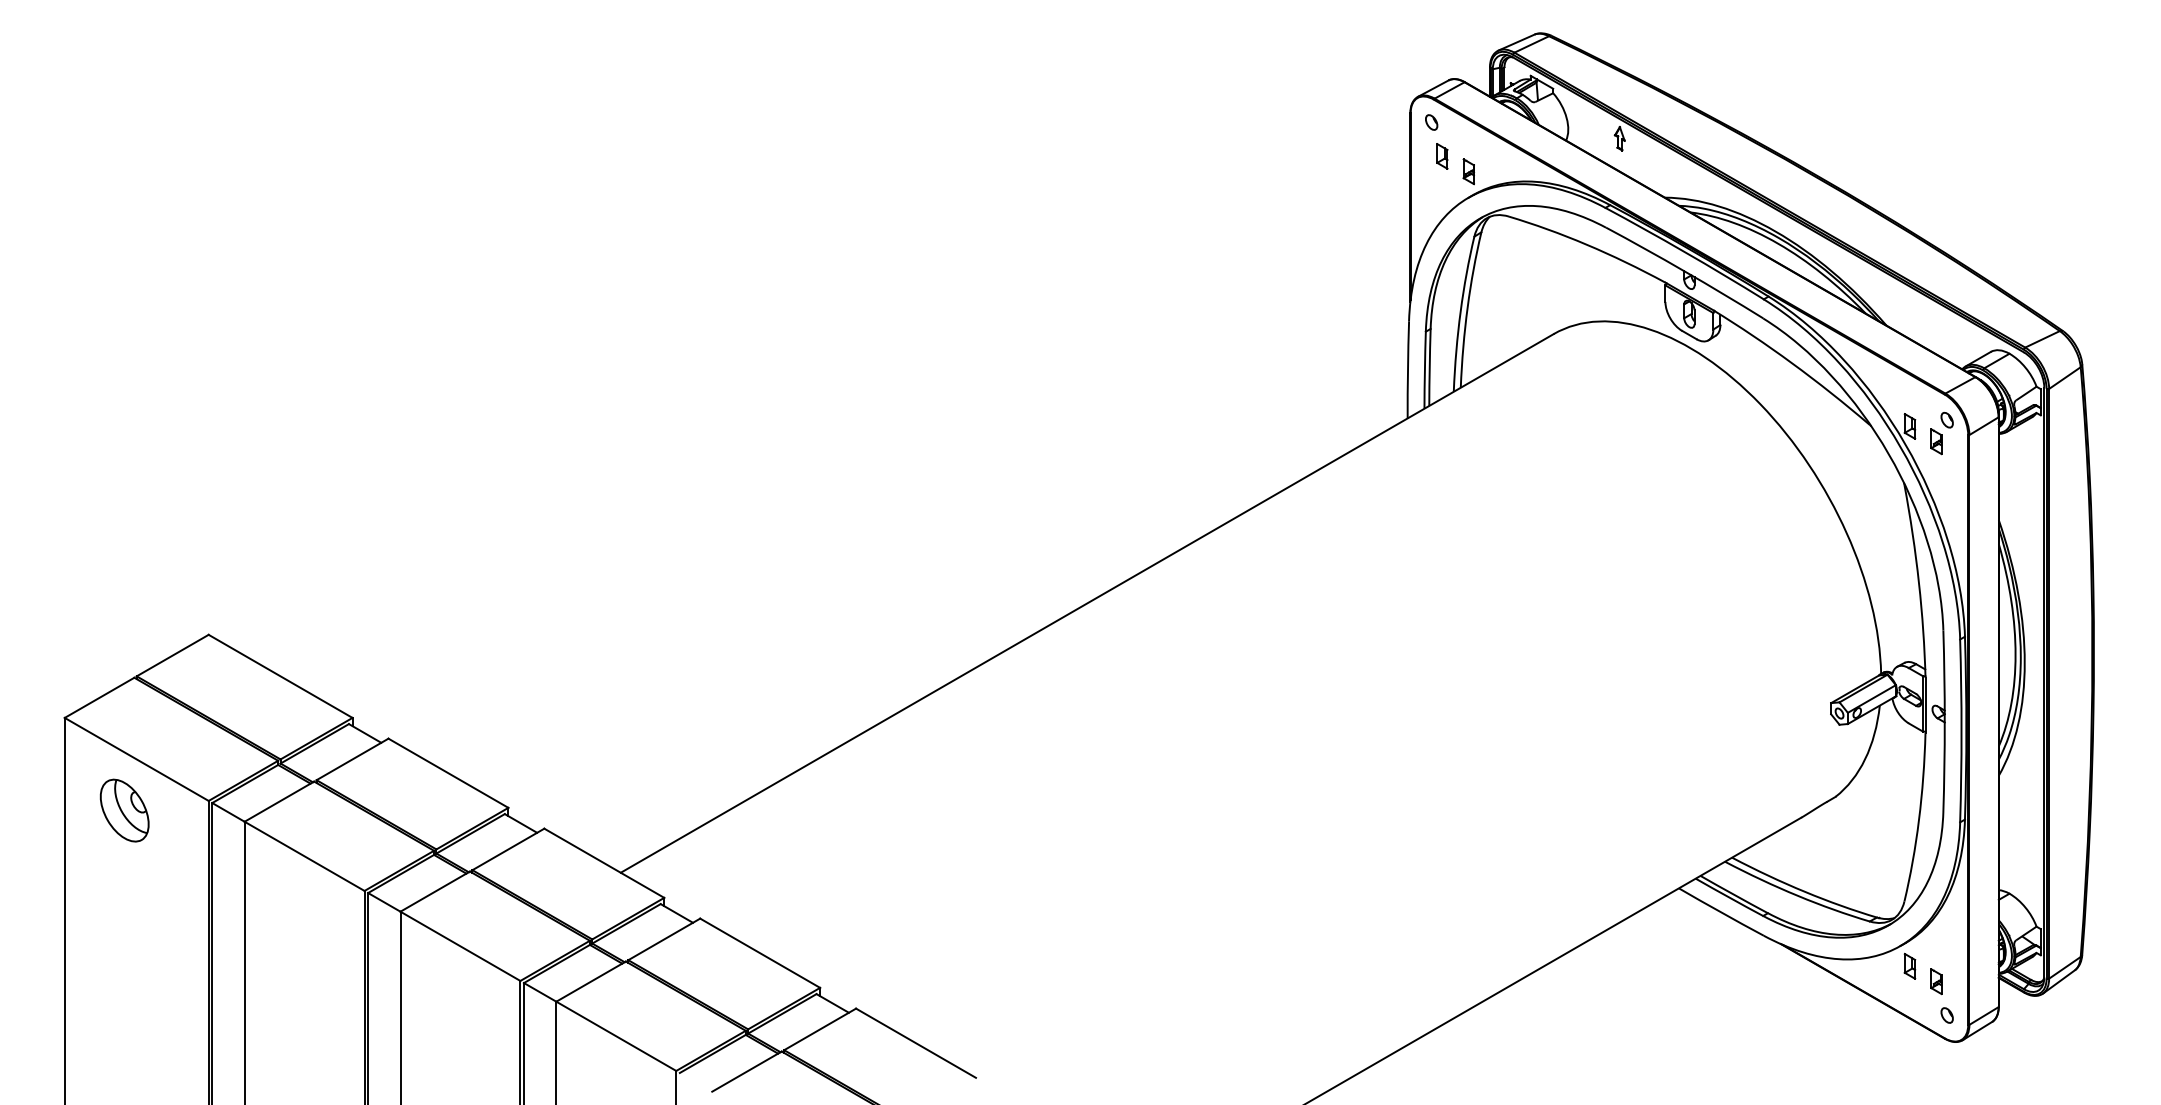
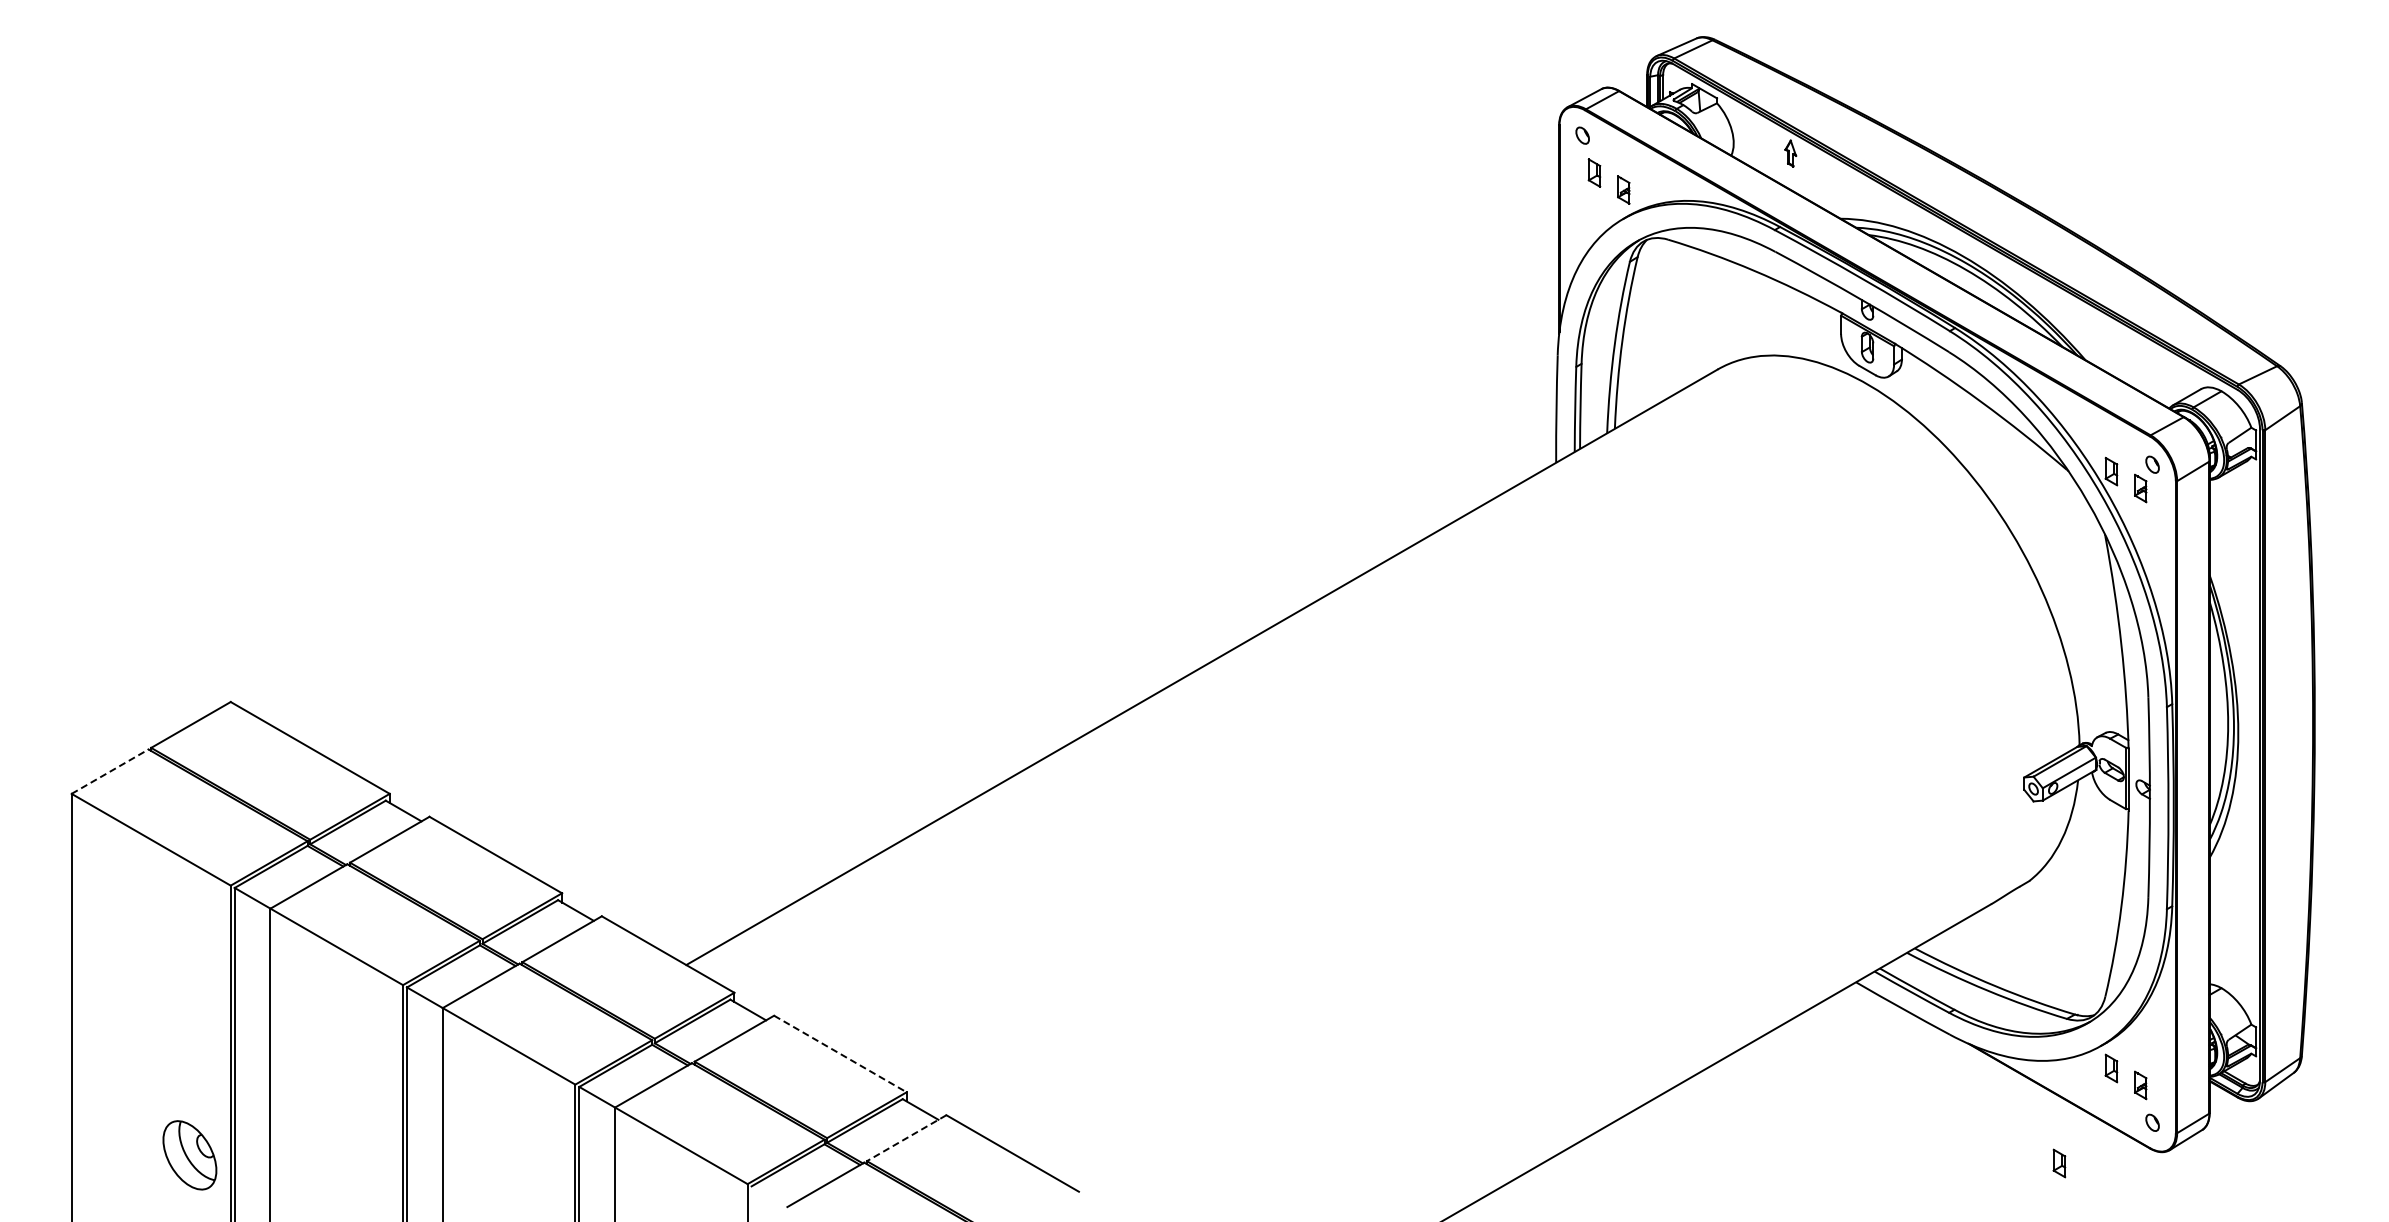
line: (99, 697) -> (110, 771), solid -> dashed
part: (124, 810) -> (189, 1155), moved
line: (760, 953) -> (840, 1054), solid -> dashed
line: (819, 1029) -> (906, 1138), solid -> dashed
part: (1862, 1052) -> (2059, 1163), added

